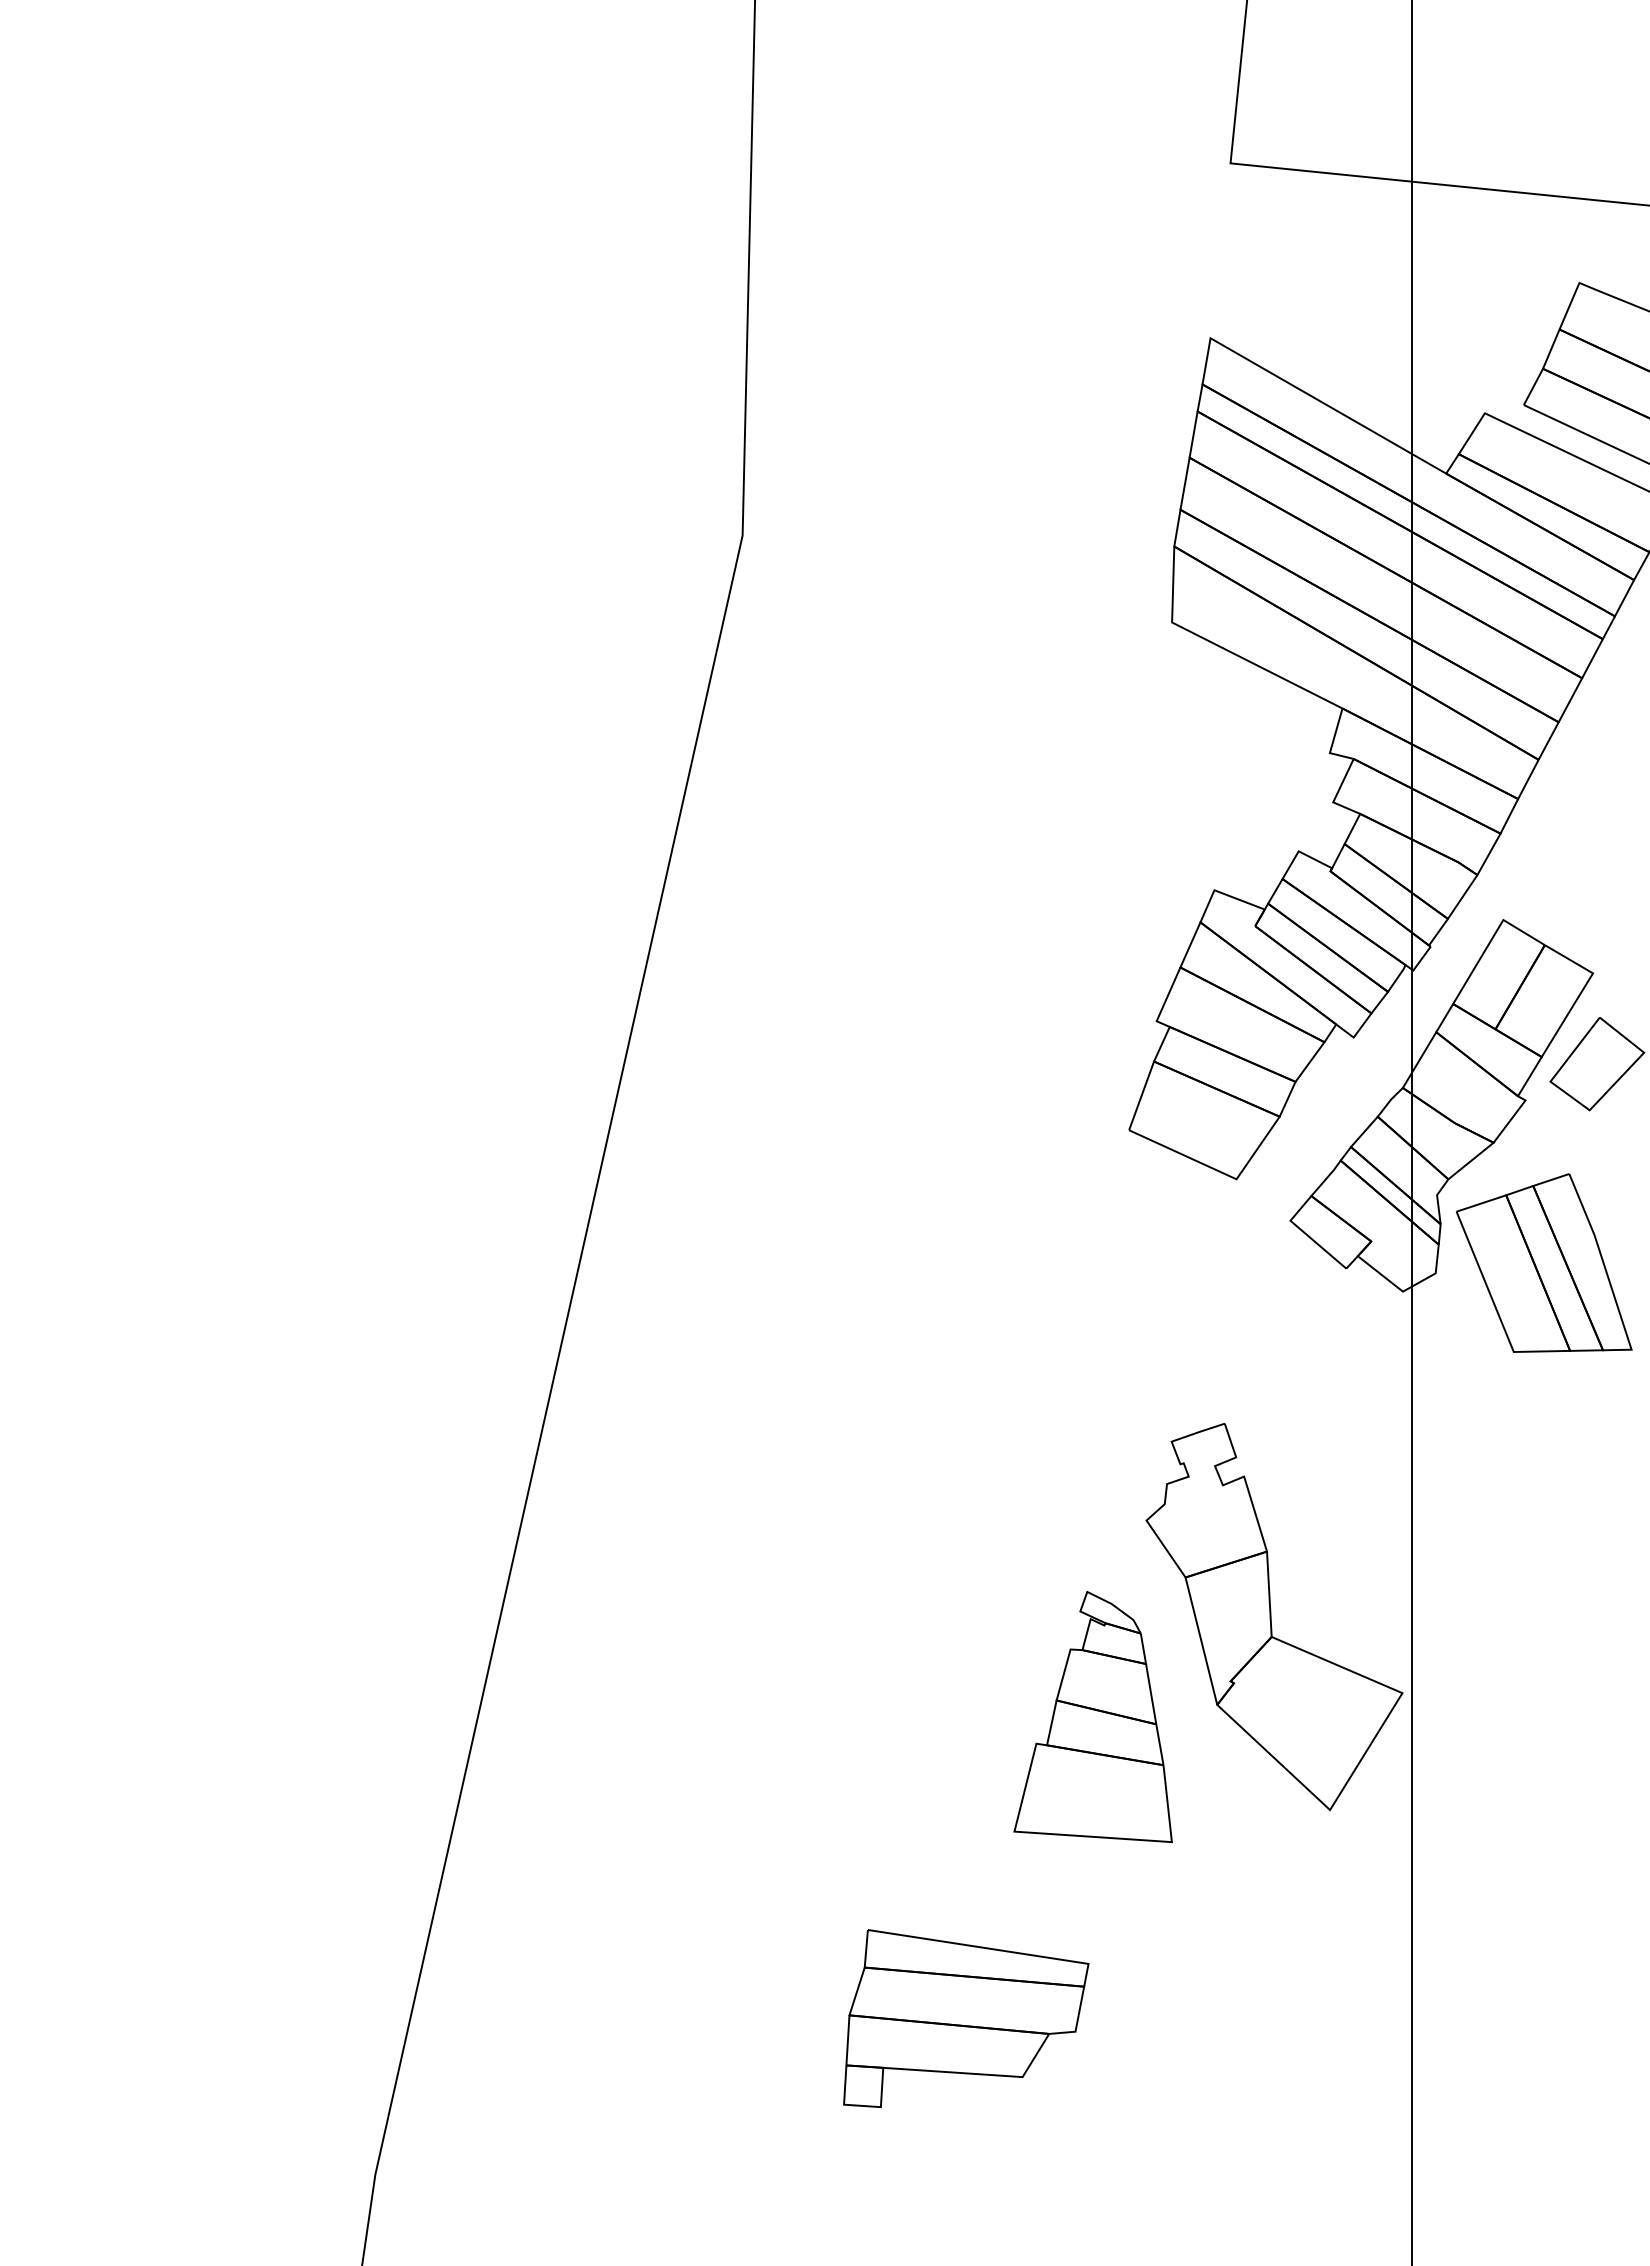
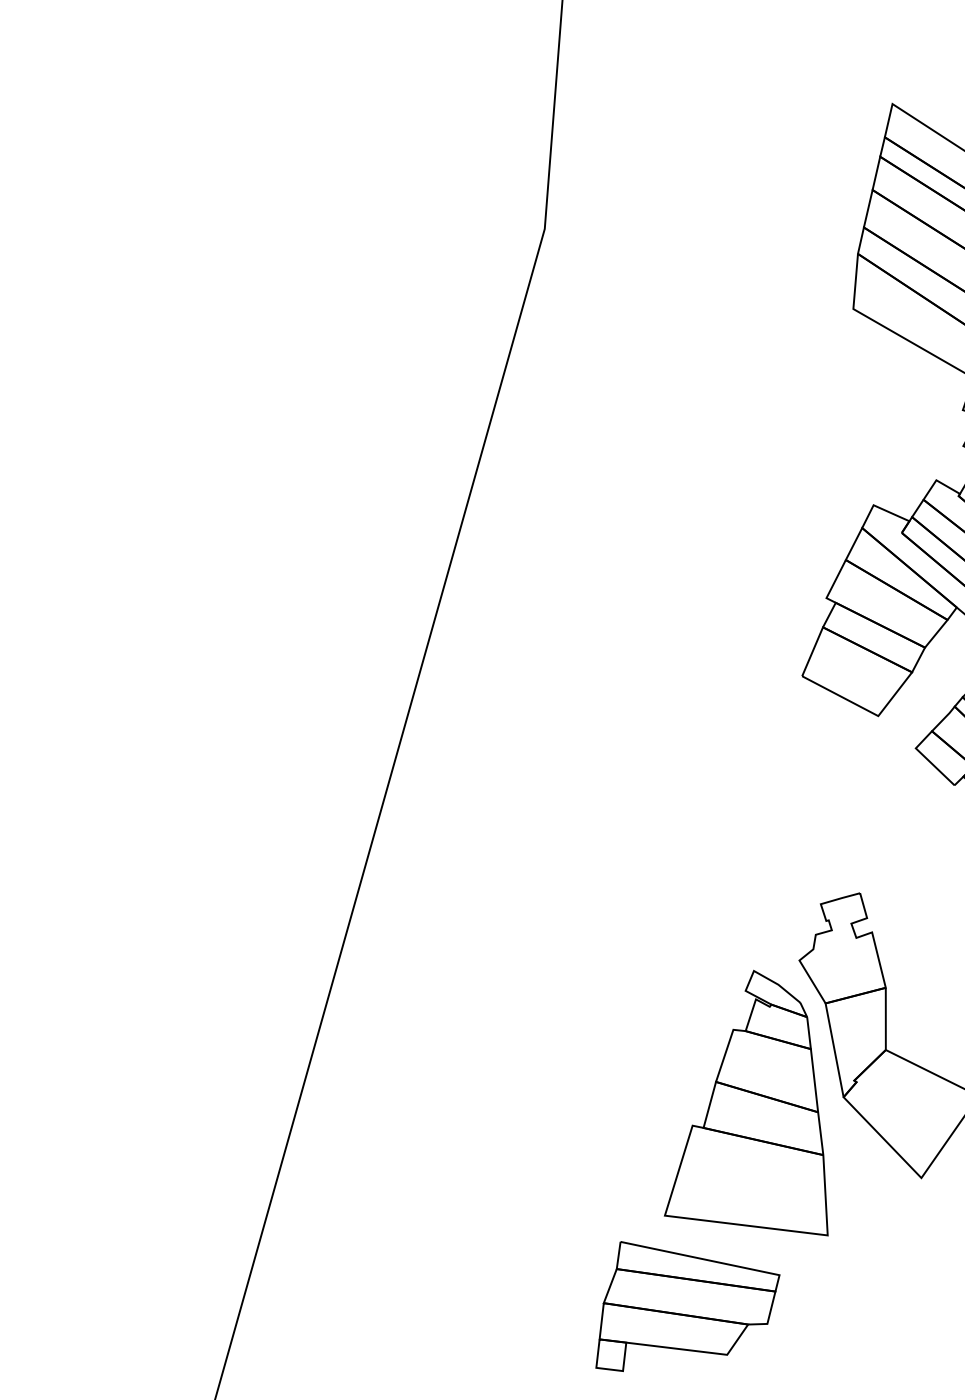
part: (1092, 1716) -> (752, 1100), size x1.43
part: (966, 2018) -> (688, 1310), moved

